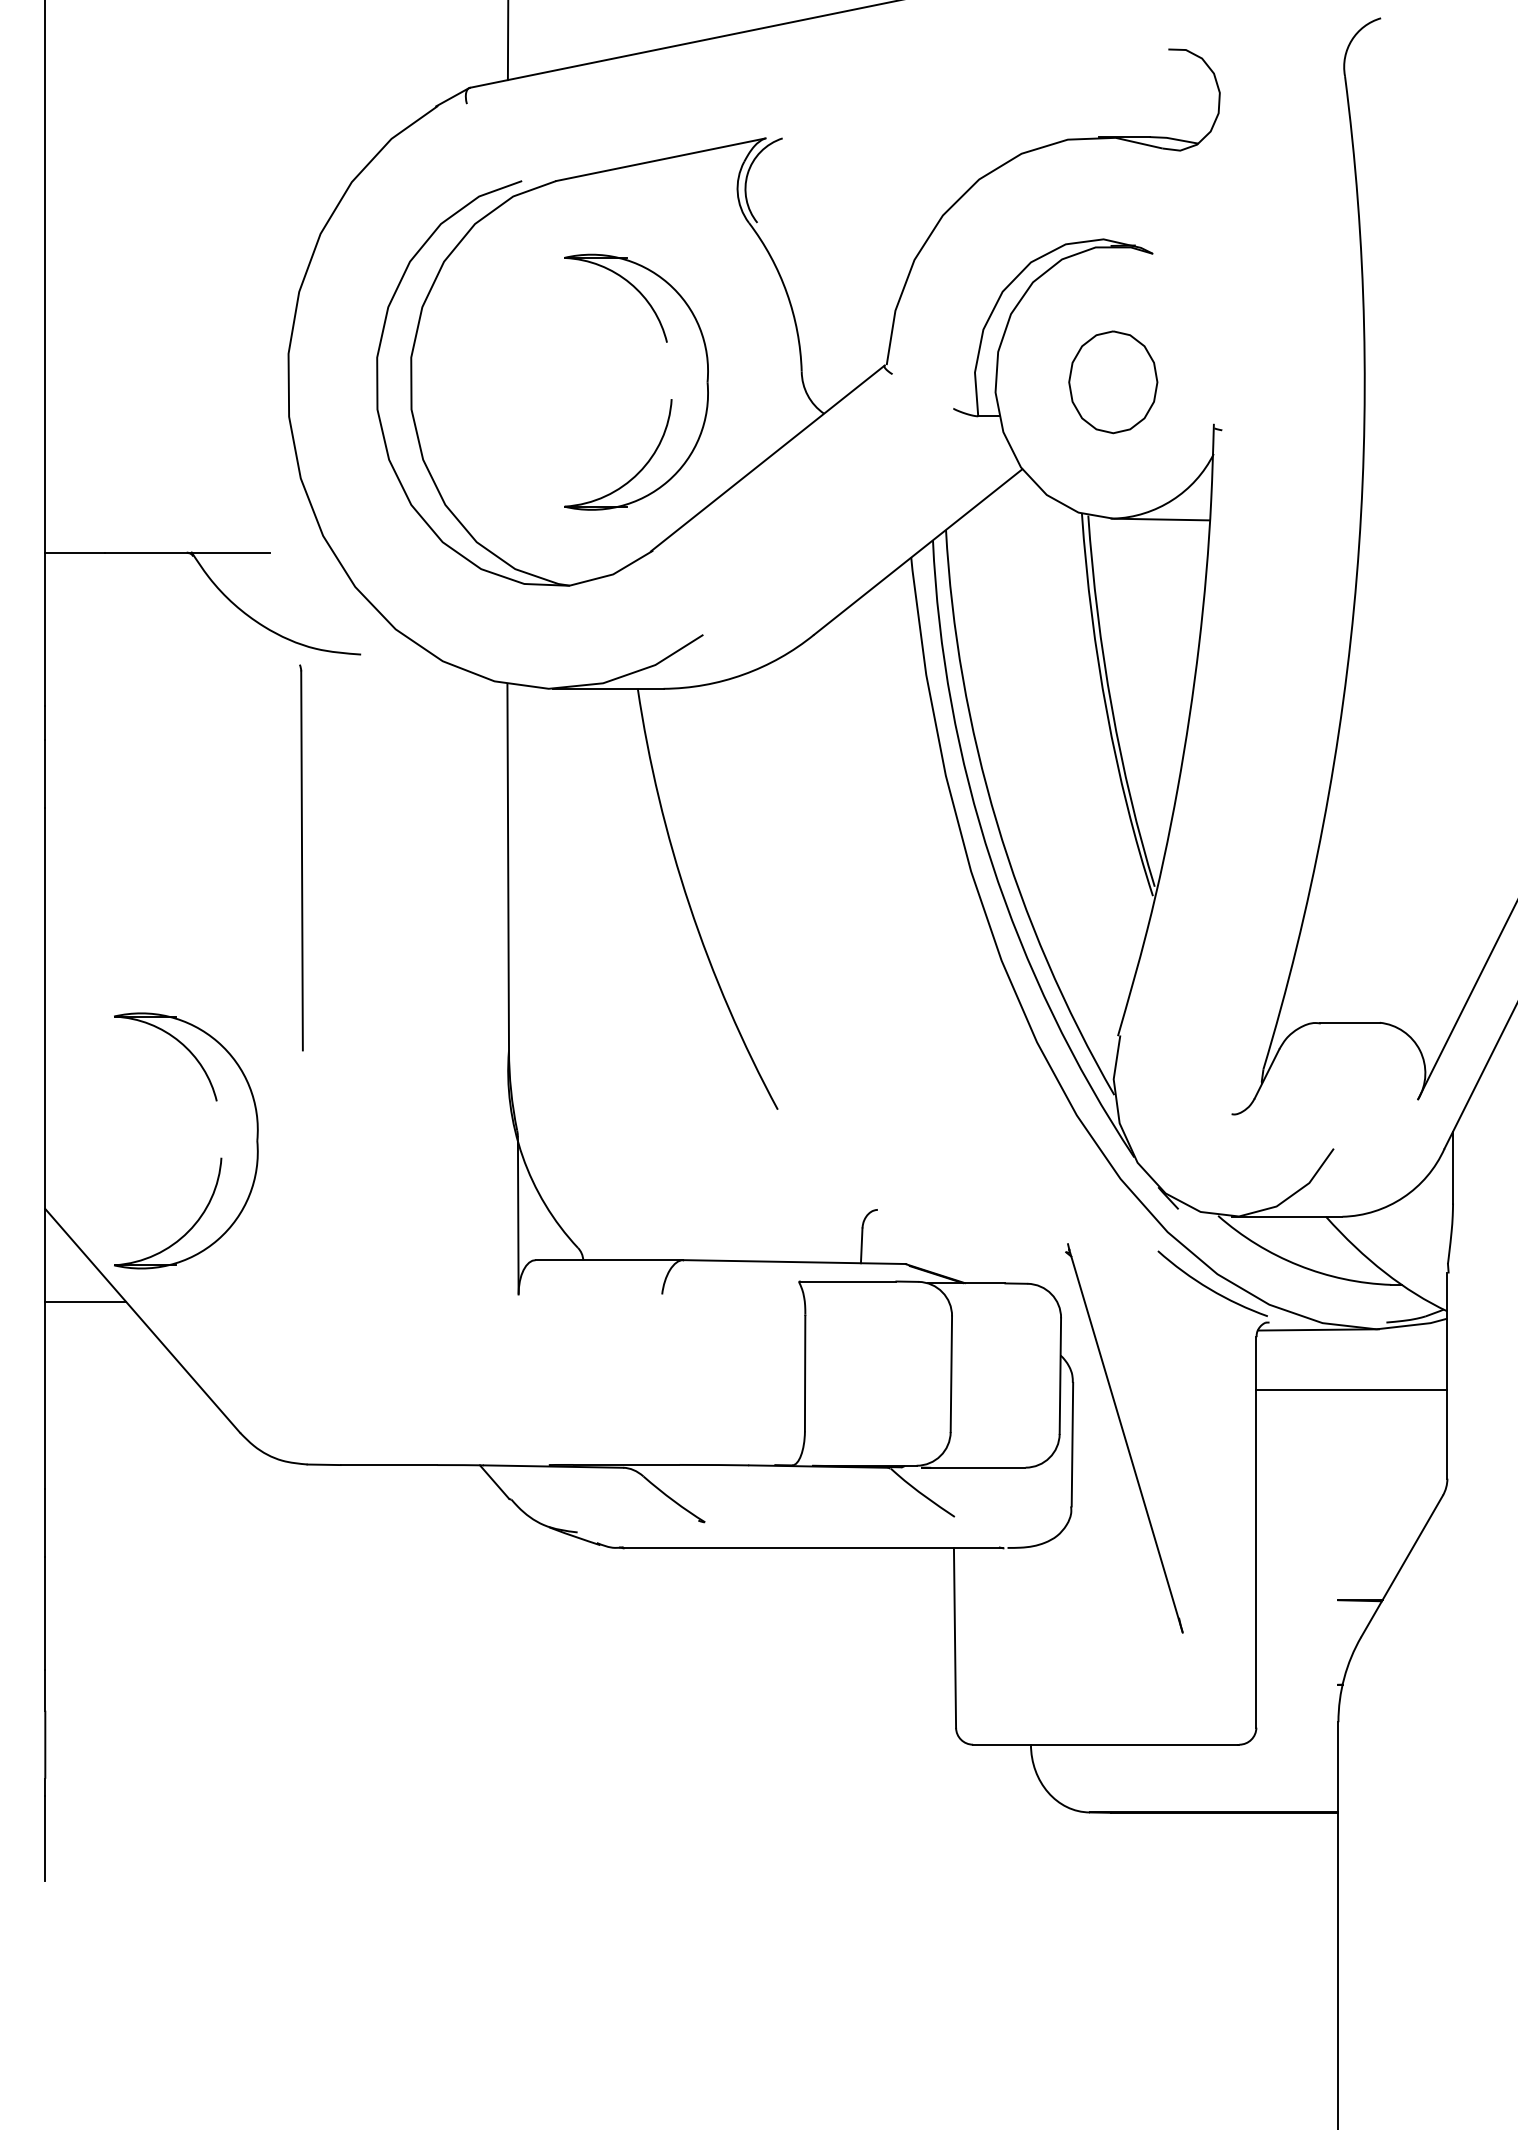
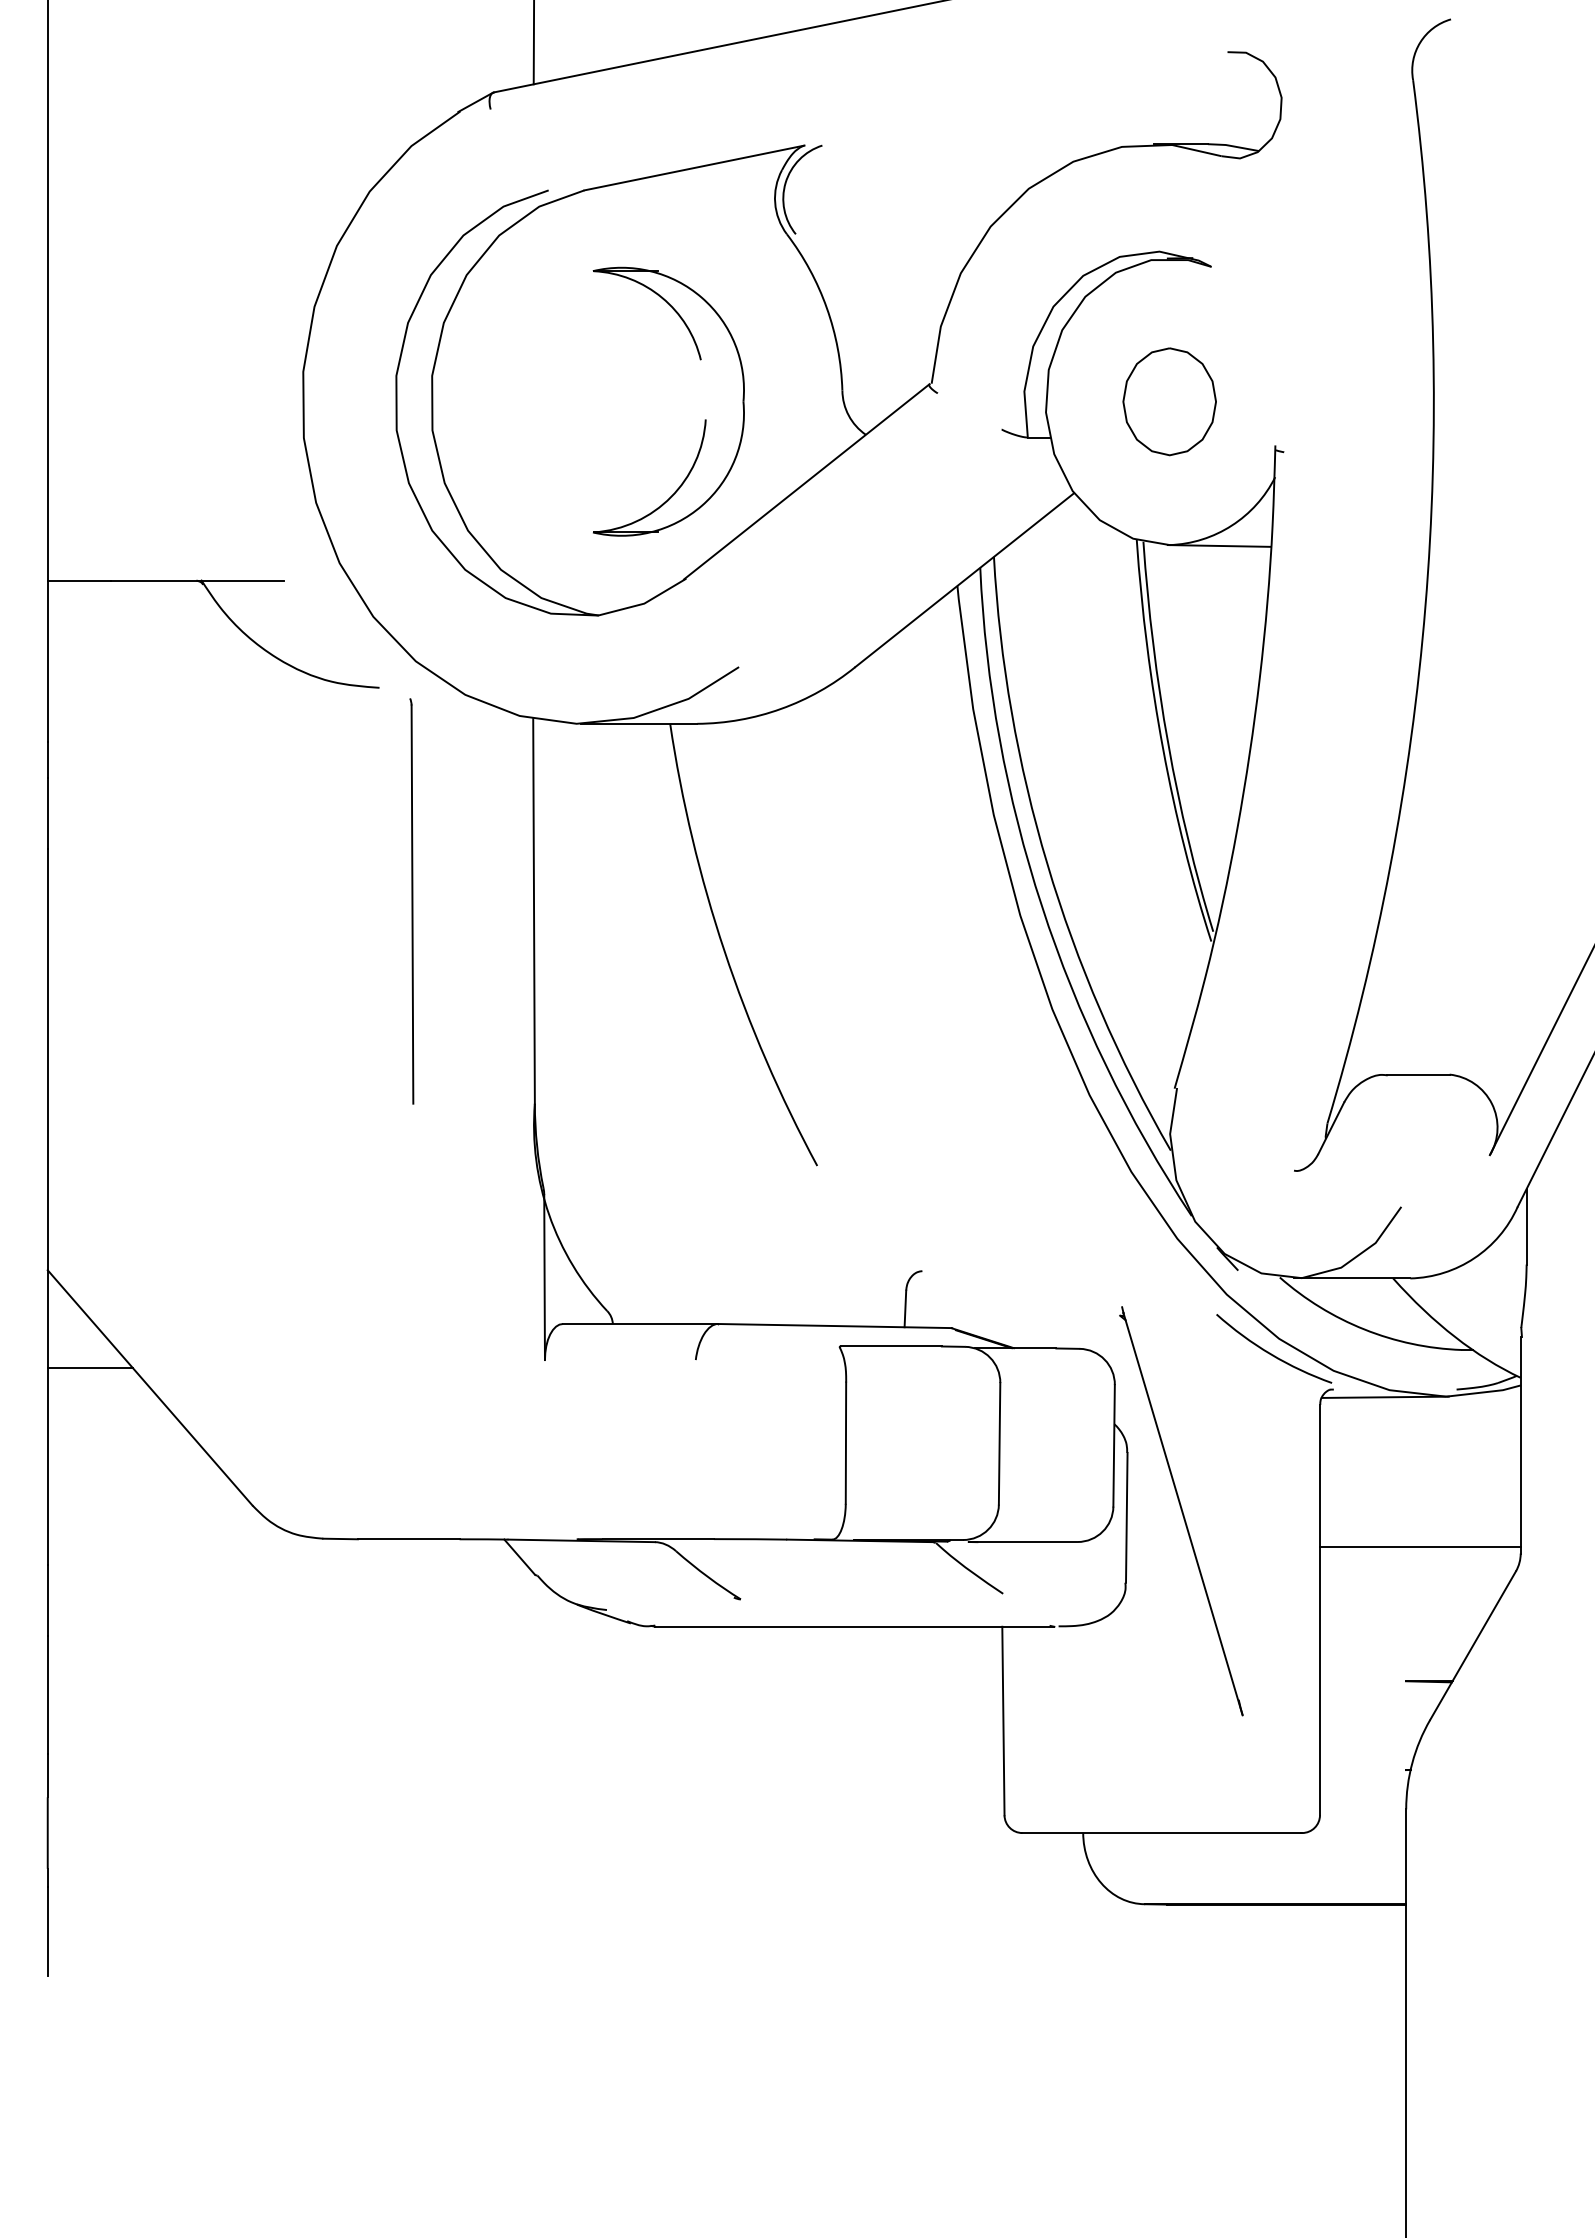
line: (301, 857) -> (411, 901), moved
part: (220, 1157) -> (231, 1216), removed
line: (1352, 1390) -> (1420, 1546), moved

